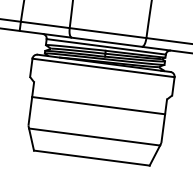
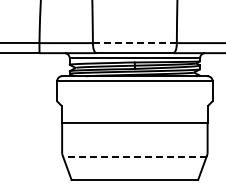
line: (107, 33) -> (134, 43), solid -> dashed
line: (94, 136) -> (134, 156), solid -> dashed

